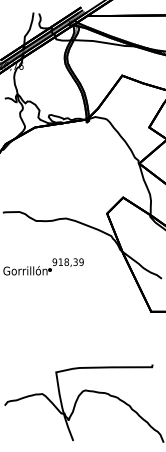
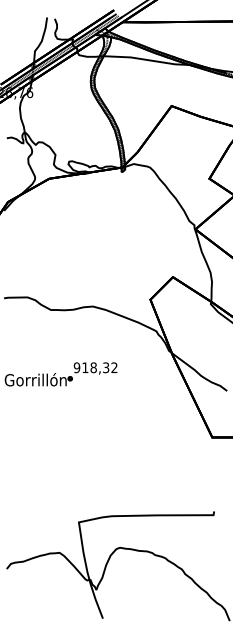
text: (81, 261) -> (114, 367), 918,39 -> 918,32

